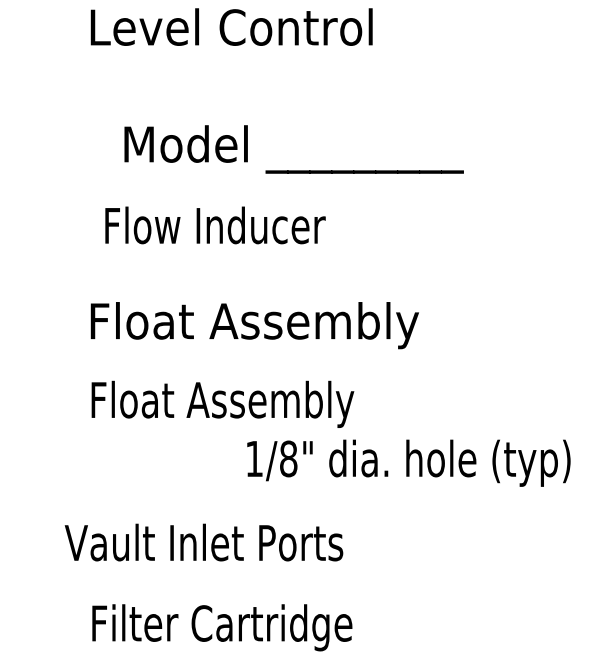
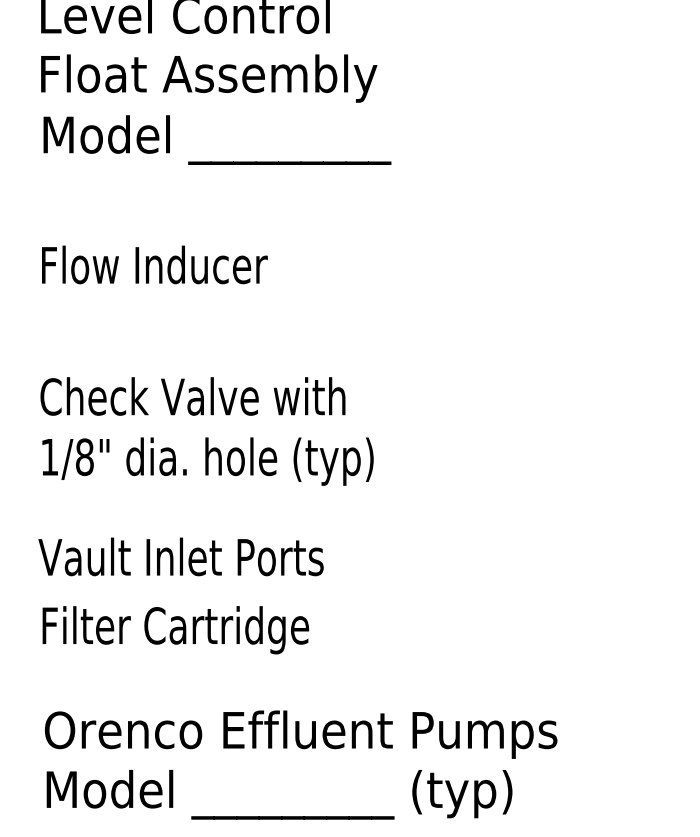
text: (294, 148) -> (217, 139), moved
text: (215, 225) -> (154, 264), moved
text: (255, 325) -> (209, 78), moved
text: (238, 404) -> (192, 401), Float Assembly -> Check Valve with
text: (408, 463) -> (207, 461), moved
text: (203, 542) -> (180, 556), moved

